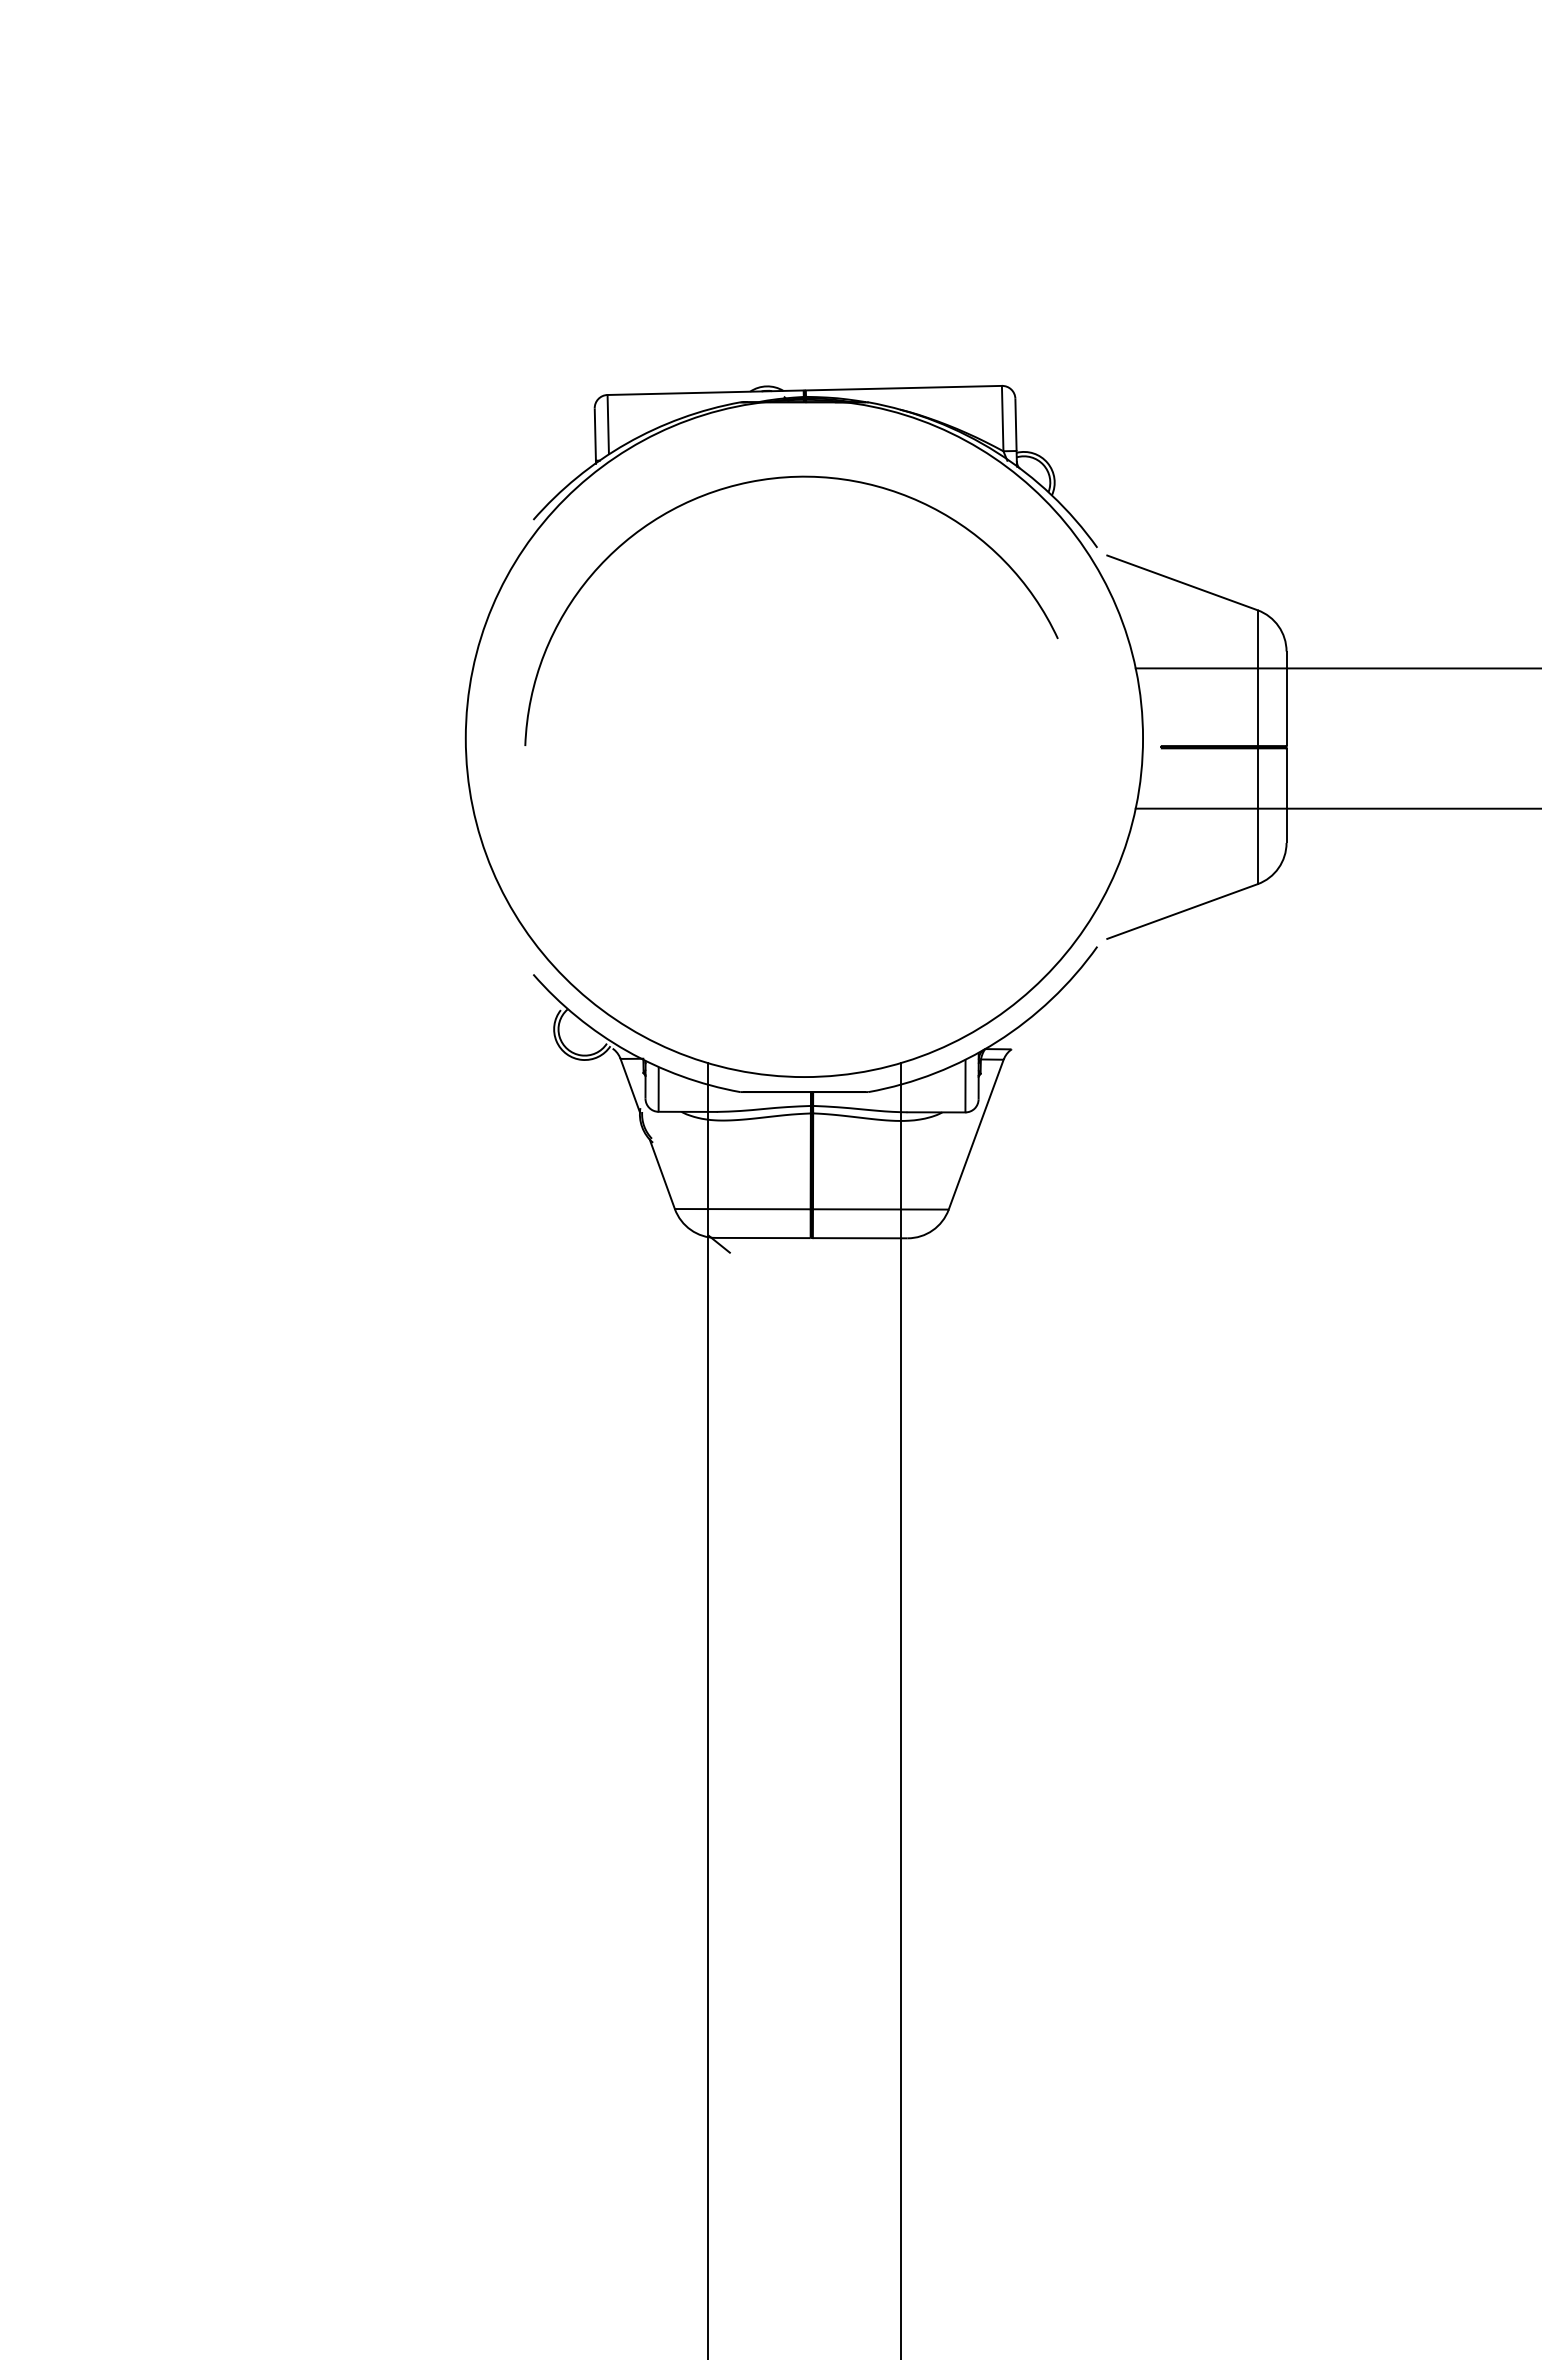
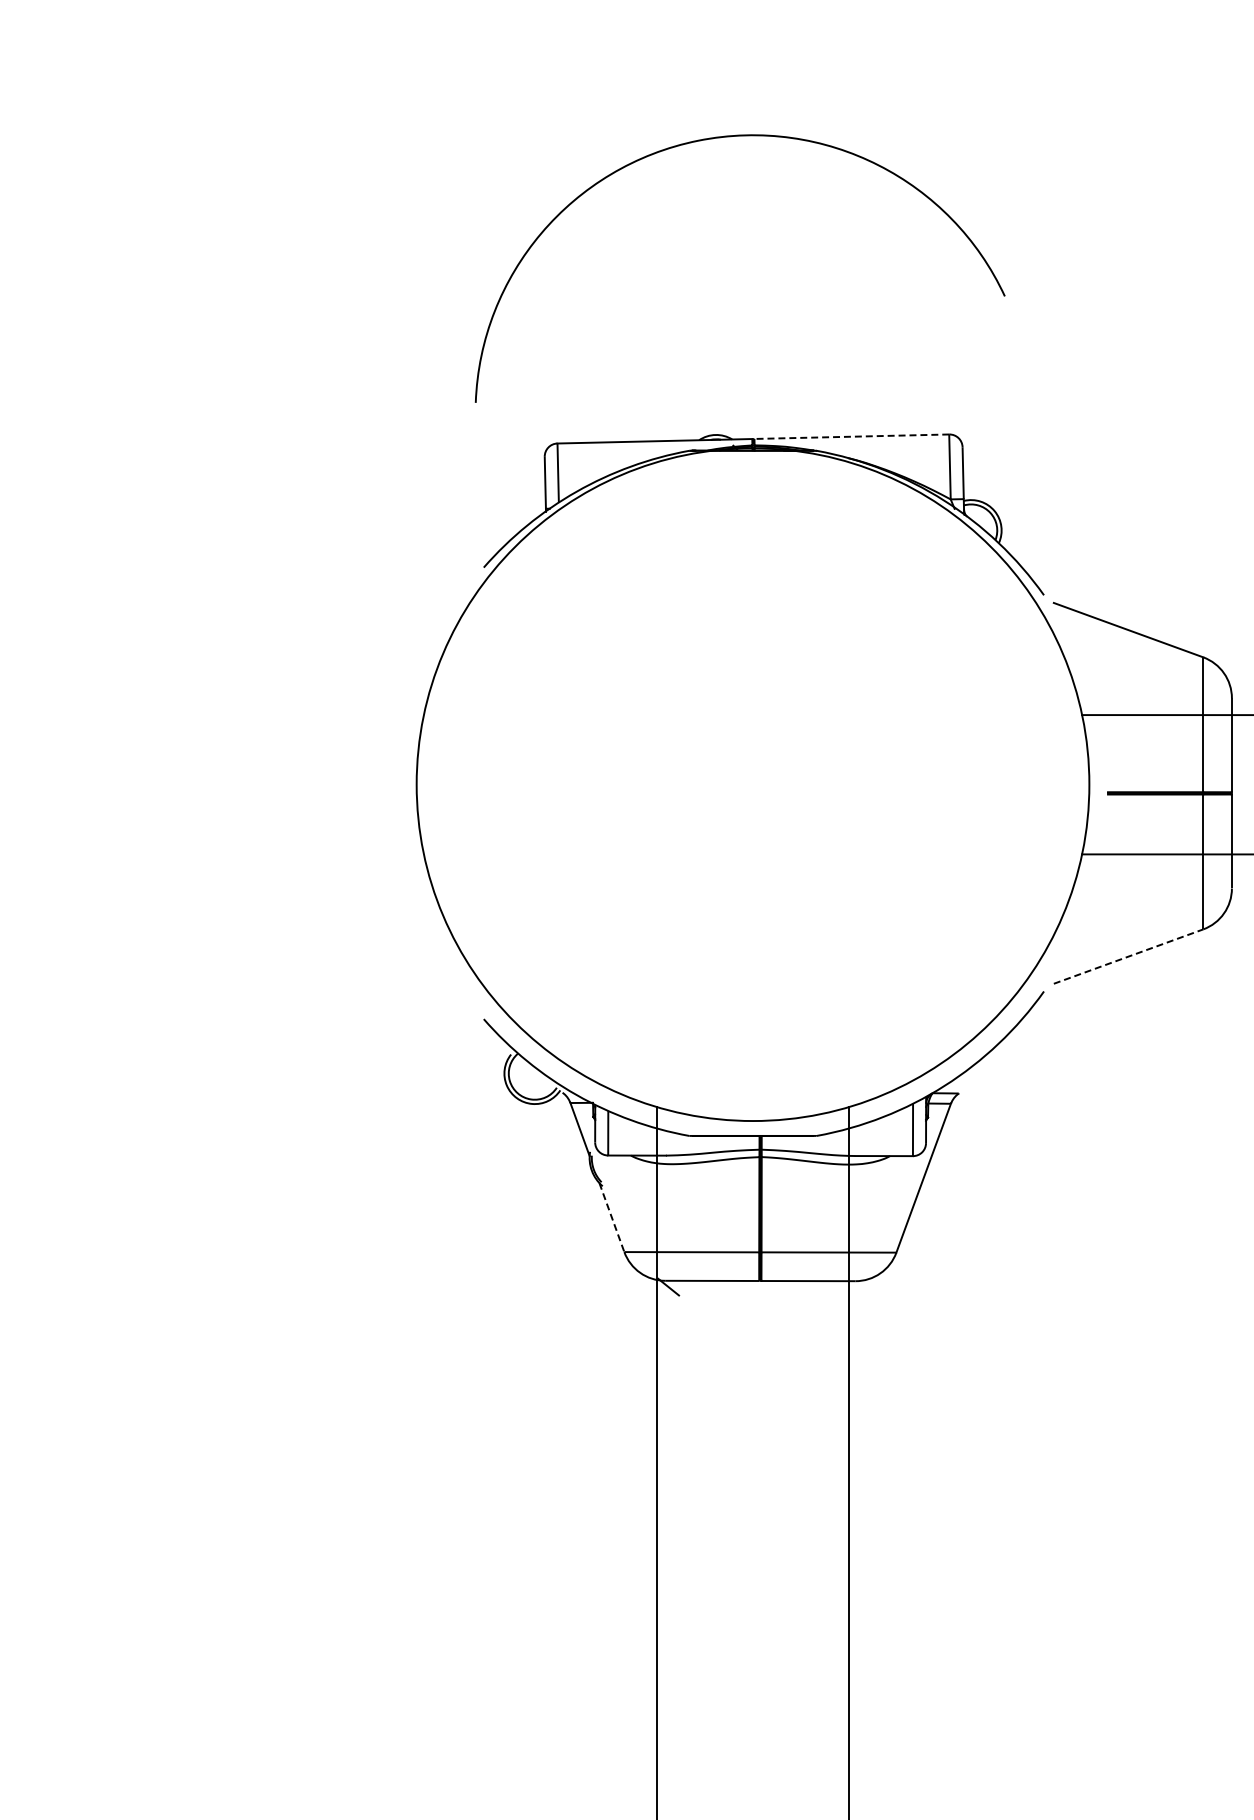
line: (903, 388) -> (851, 437), solid -> dashed
arc: (775, 479) -> (724, 138), moved
line: (1182, 911) -> (1128, 956), solid -> dashed
line: (662, 1174) -> (612, 1217), solid -> dashed

